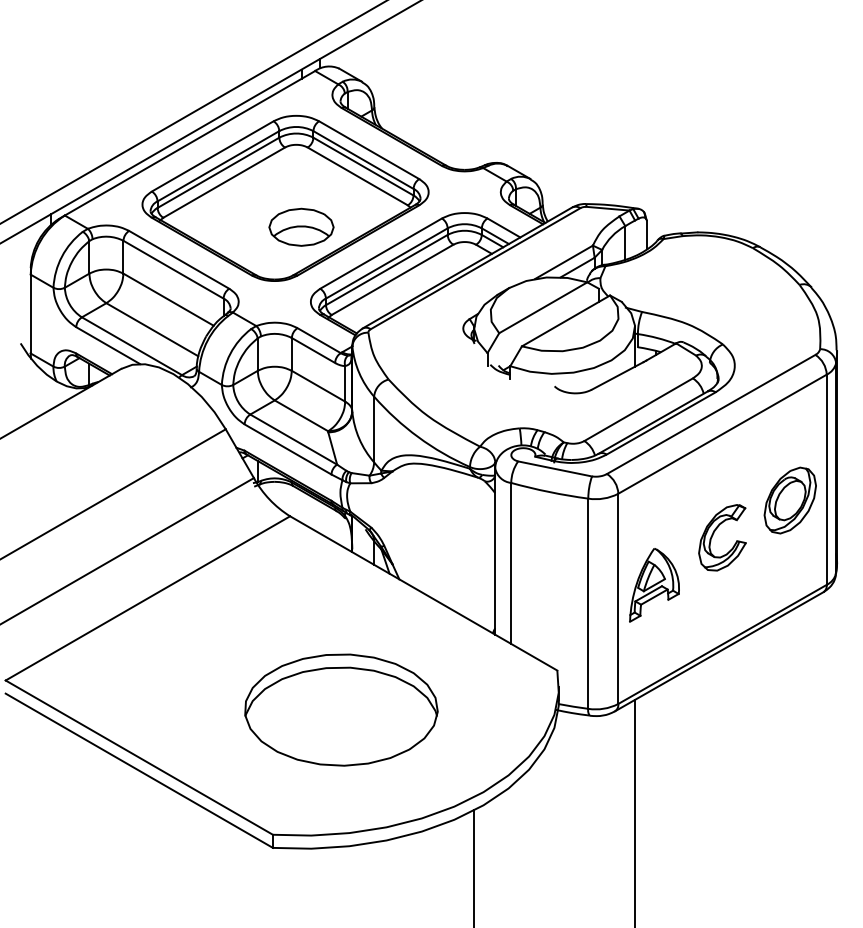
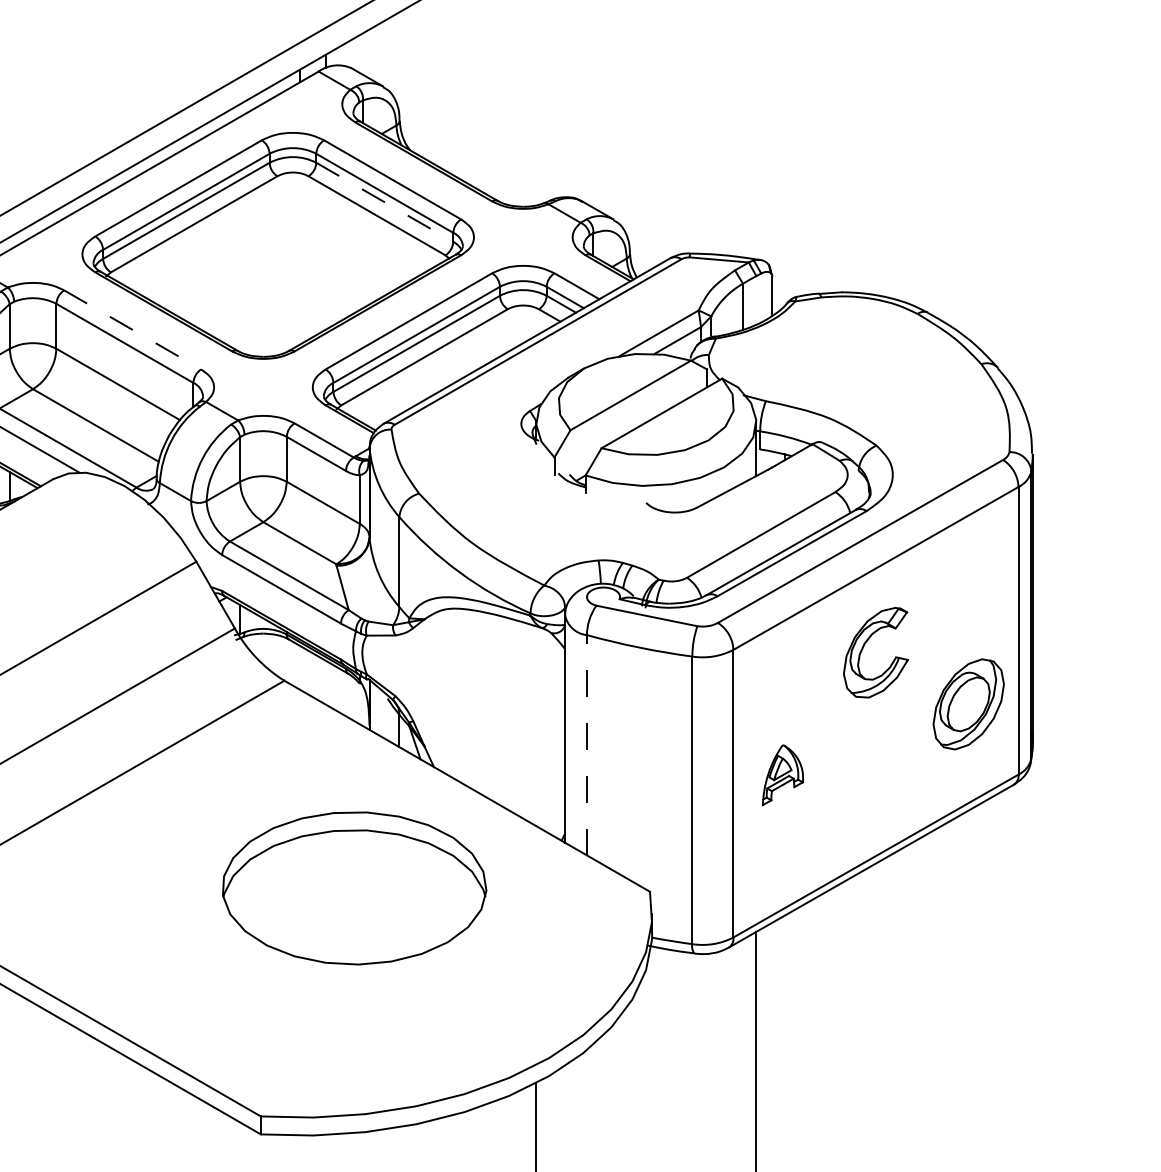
line: (363, 166) -> (384, 202), solid -> dashed
part: (301, 226) -> (299, 284), removed
line: (179, 259) -> (133, 329), solid -> dashed
part: (789, 500) -> (967, 704), moved
part: (714, 533) -> (865, 646), moved
line: (511, 562) -> (587, 743), solid -> dashed
part: (654, 585) -> (782, 775), size x0.6
part: (341, 709) -> (354, 887), moved

